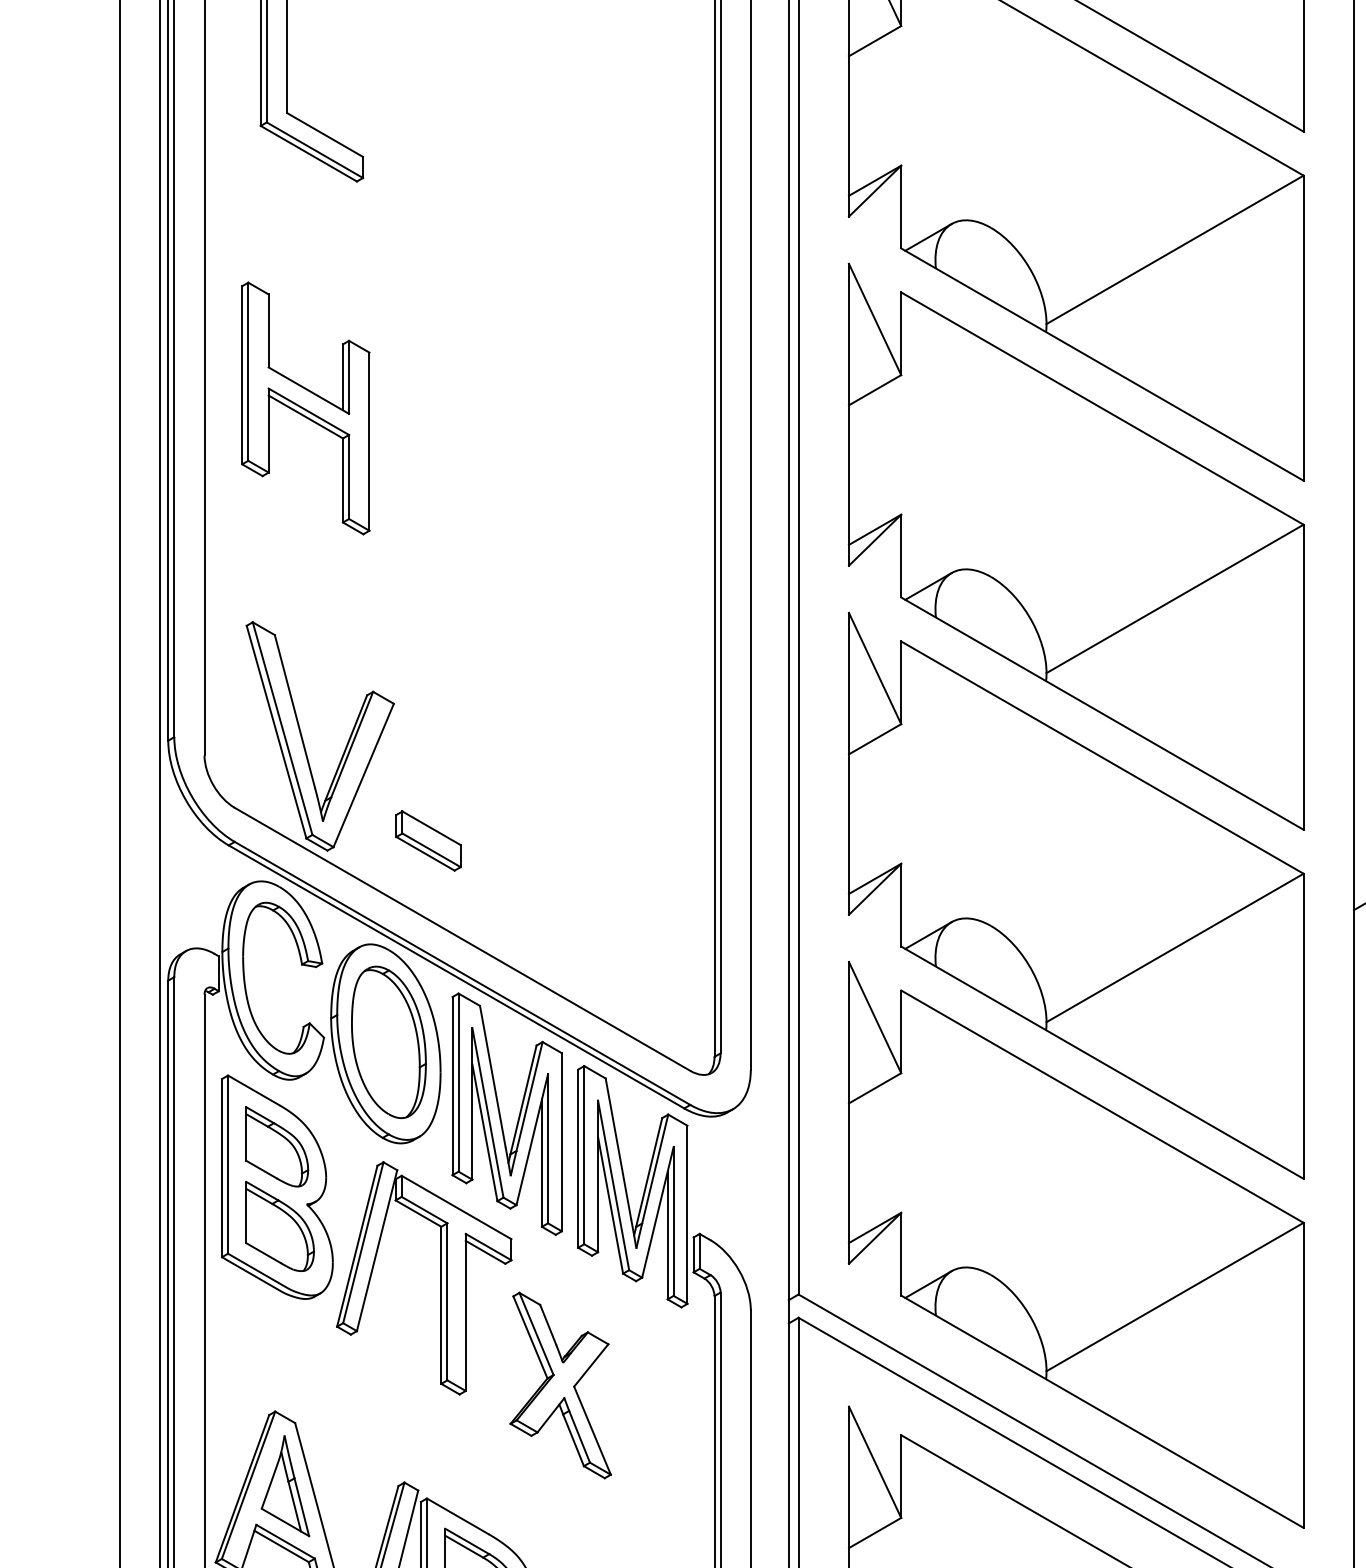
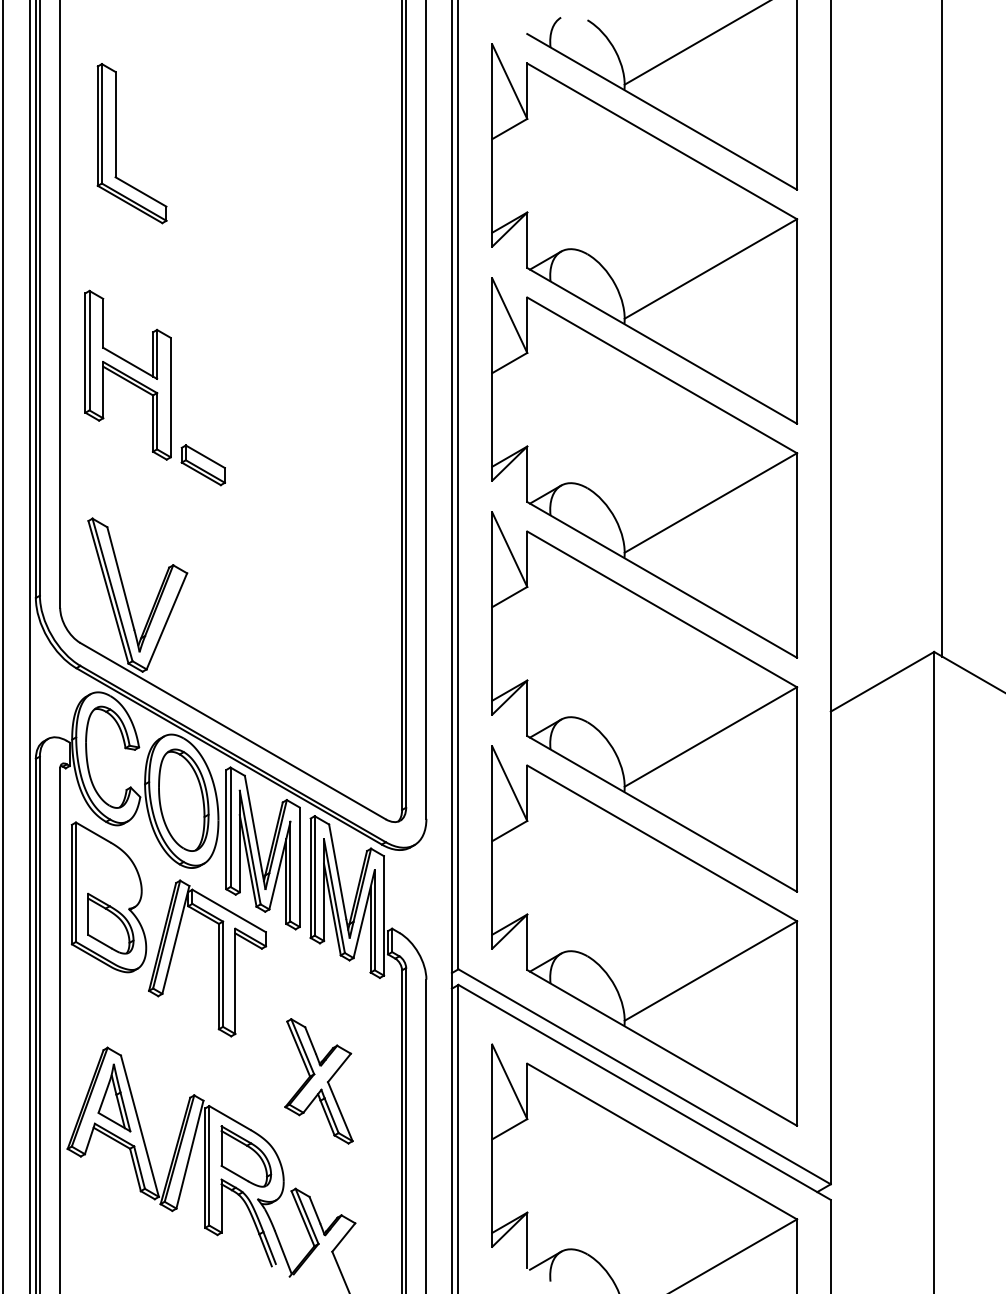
part: (427, 841) -> (202, 465), moved
part: (276, 1145) -> (108, 869), removed
part: (559, 1385) -> (318, 1081), moved

